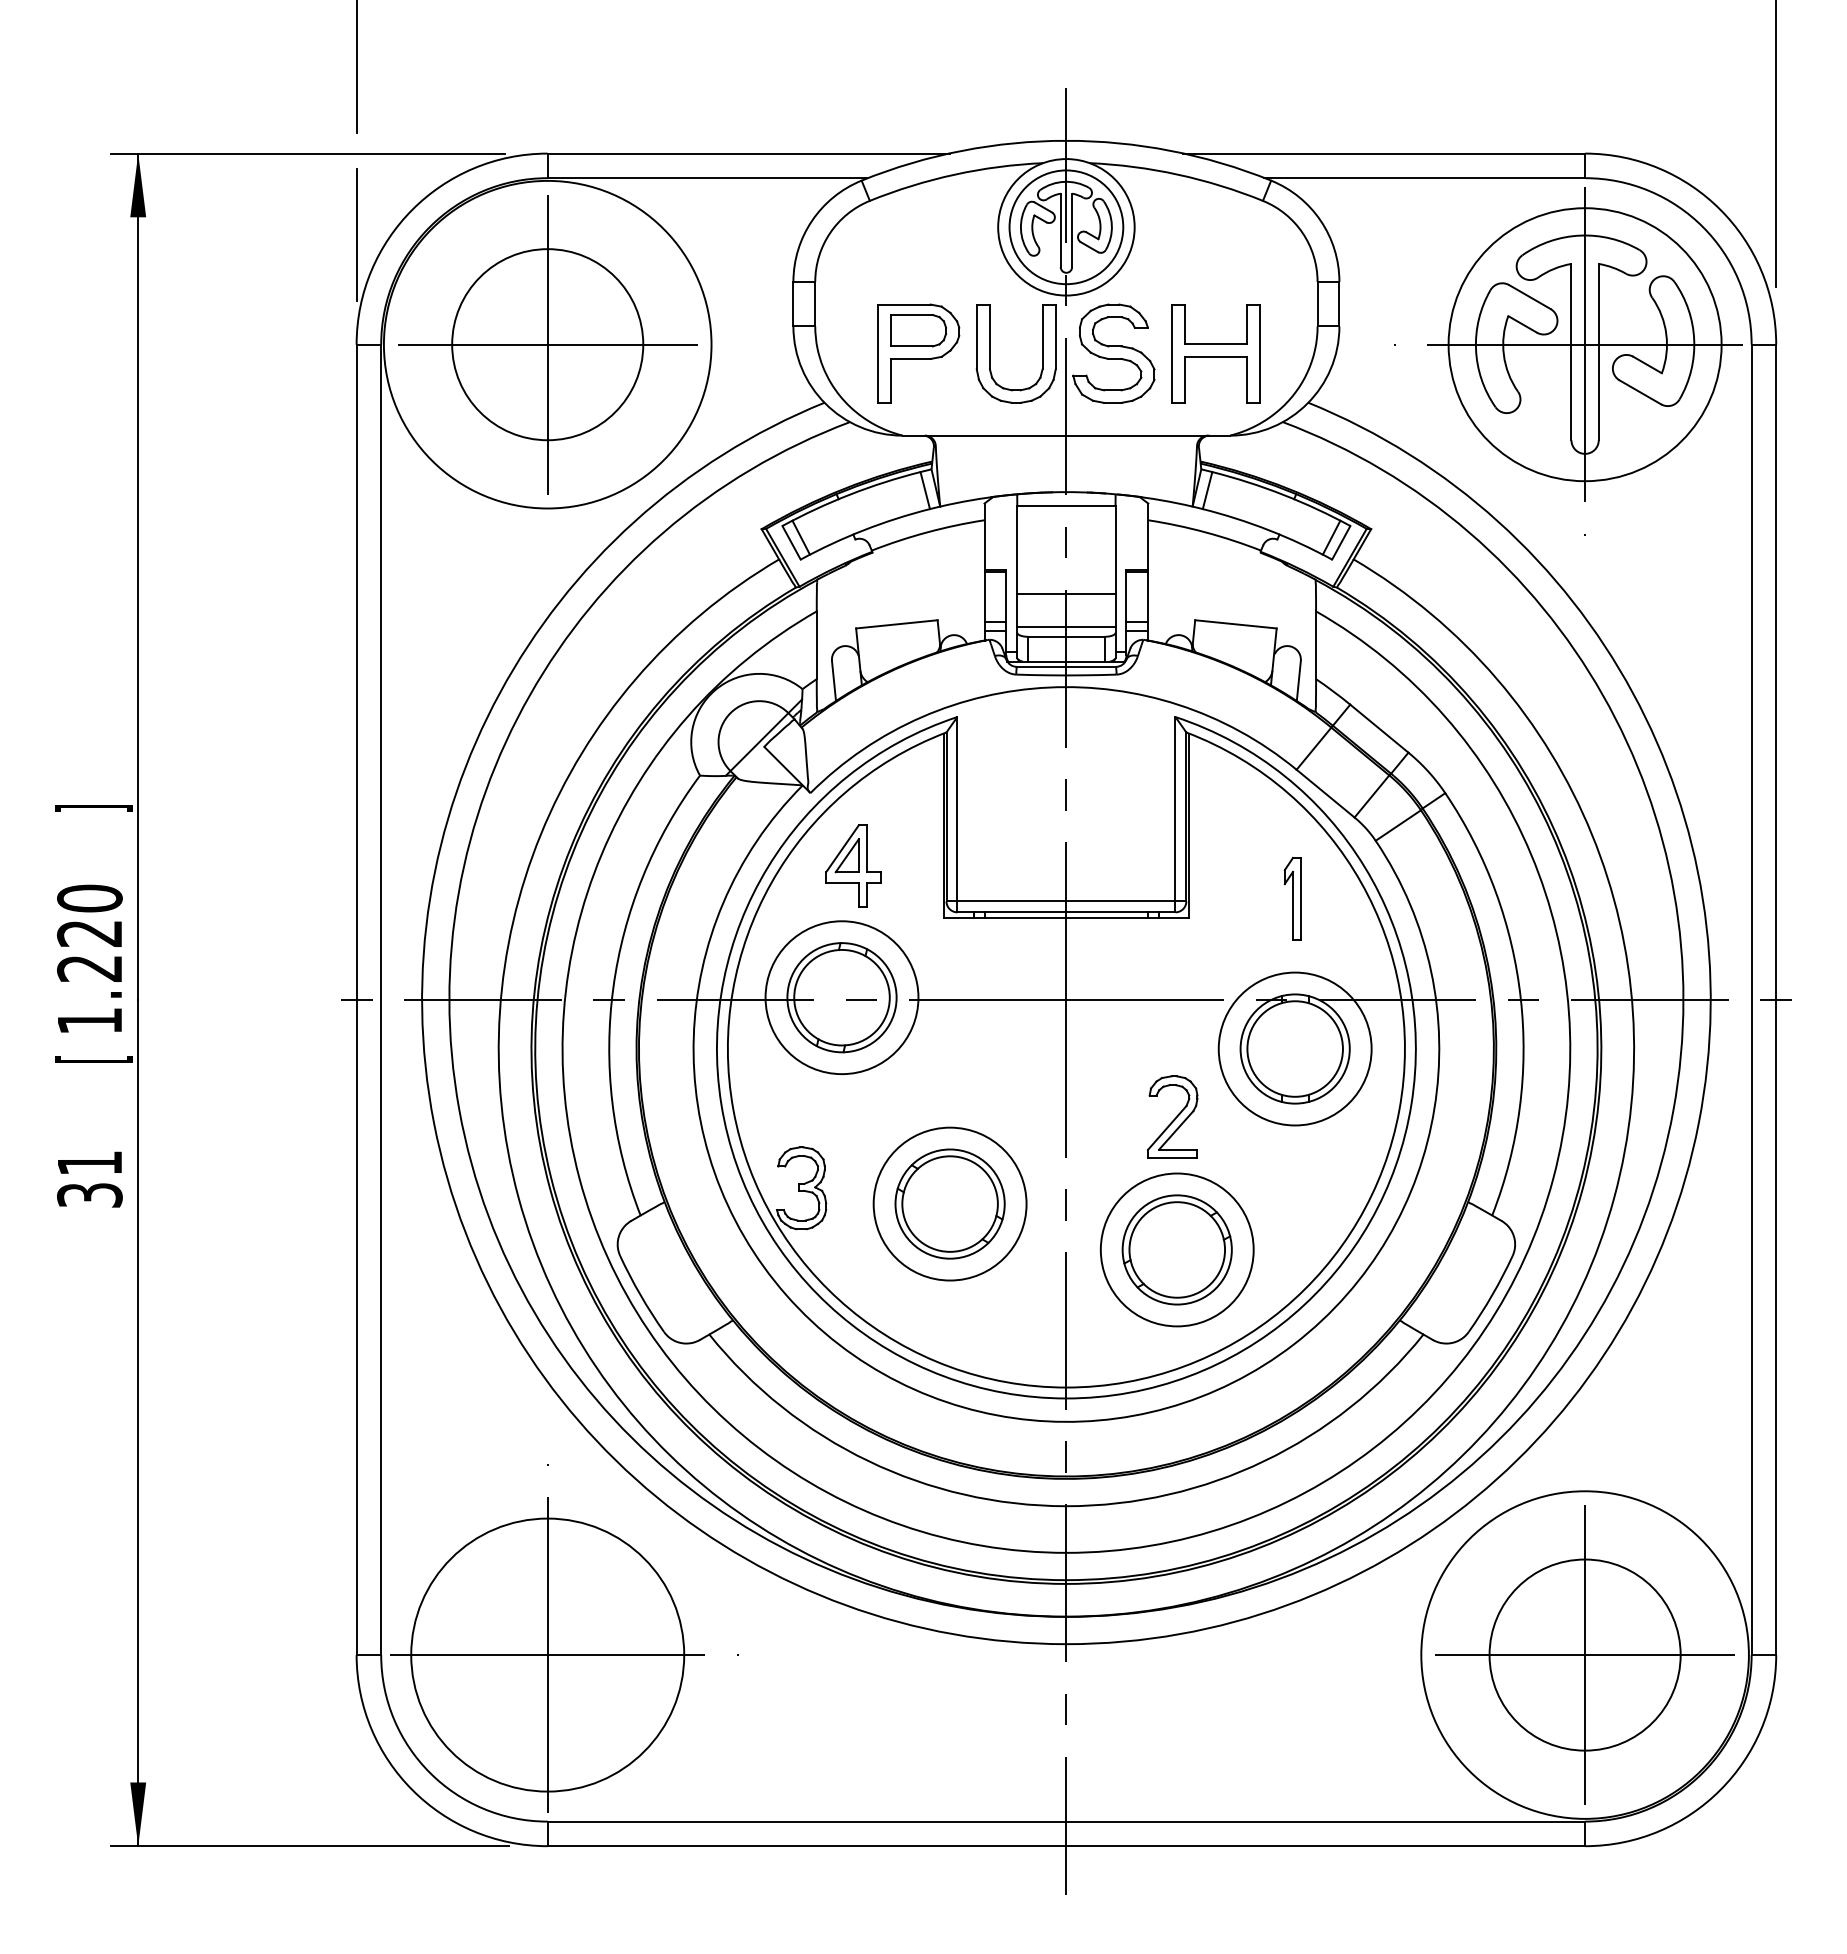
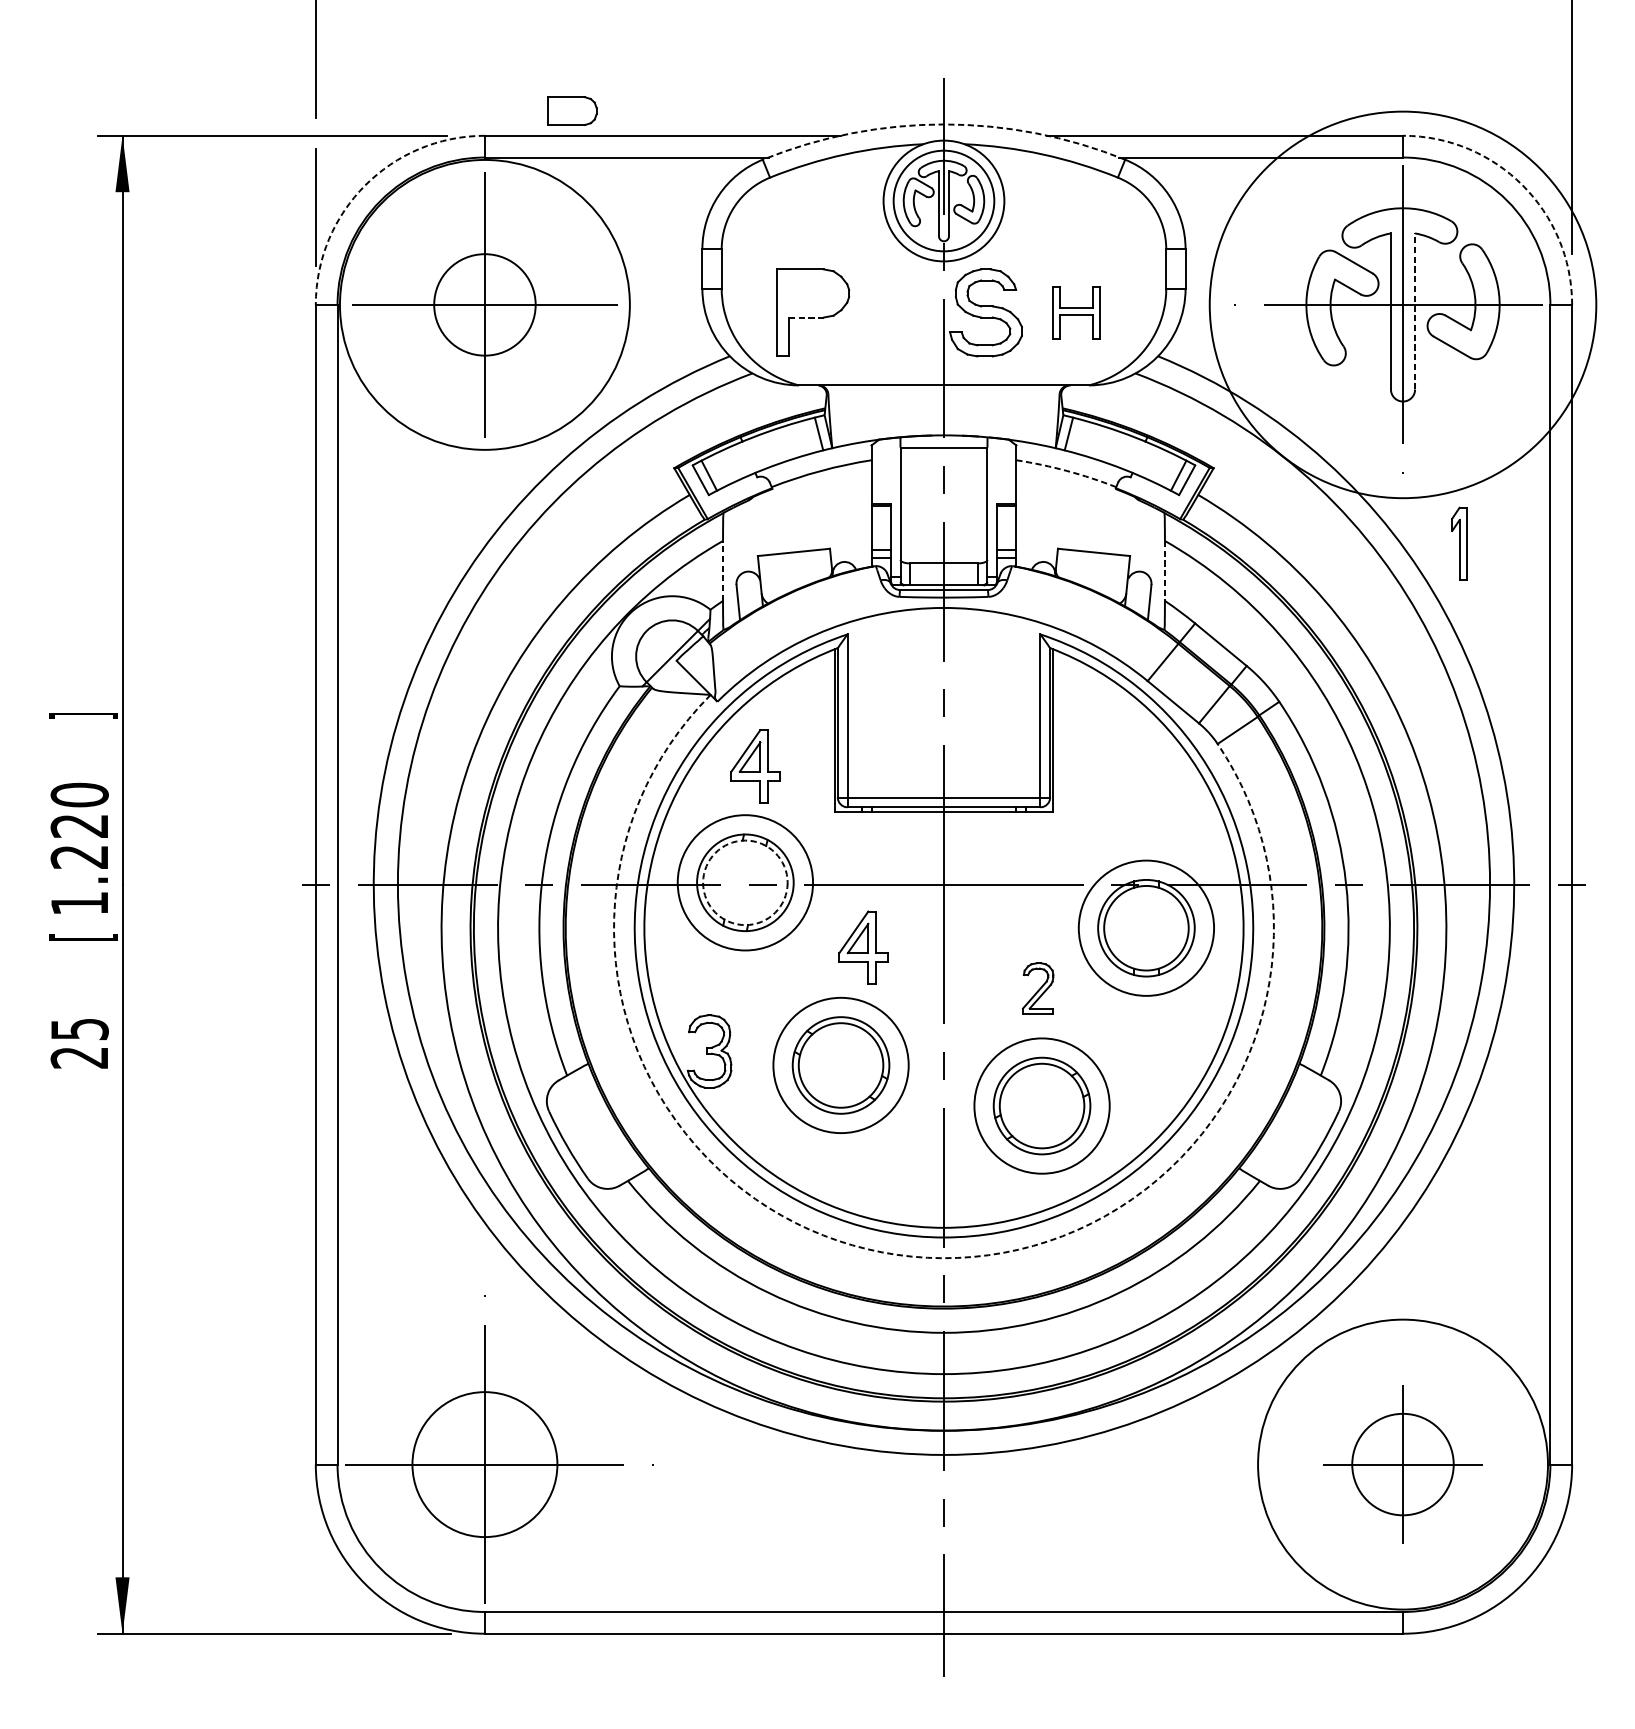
arc: (1066, 140) -> (944, 124), solid -> dashed
arc: (412, 209) -> (365, 185), solid -> dashed
arc: (1720, 209) -> (1522, 185), solid -> dashed
part: (918, 330) -> (572, 110), moved
circle: (547, 344) -> (484, 304), size x0.6
circle: (1584, 344) -> (1402, 304), size x1.6
line: (1598, 351) -> (1414, 310), solid -> dashed
part: (990, 353) -> (876, 312), removed
part: (1215, 353) -> (1075, 312), size x0.6
line: (910, 358) -> (805, 317), solid -> dashed
arc: (1205, 532) -> (1067, 471), solid -> dashed
line: (1066, 594) -> (944, 525), removed
line: (1066, 626) -> (944, 554), removed
line: (816, 645) -> (722, 571), solid -> dashed
line: (1316, 645) -> (1165, 571), solid -> dashed
part: (1292, 898) -> (1459, 543), moved
circle: (841, 997) -> (744, 882), solid -> dashed
part: (975, 1070) -> (863, 947), added
part: (1172, 1116) -> (1037, 987), size x0.7
text: (89, 1179) -> (79, 1043), 31 -> 25
arc: (1030, 1420) -> (912, 1256), solid -> dashed
circle: (547, 1654) -> (484, 1464), size x0.6
part: (1584, 1654) -> (1402, 1464), size x0.6

